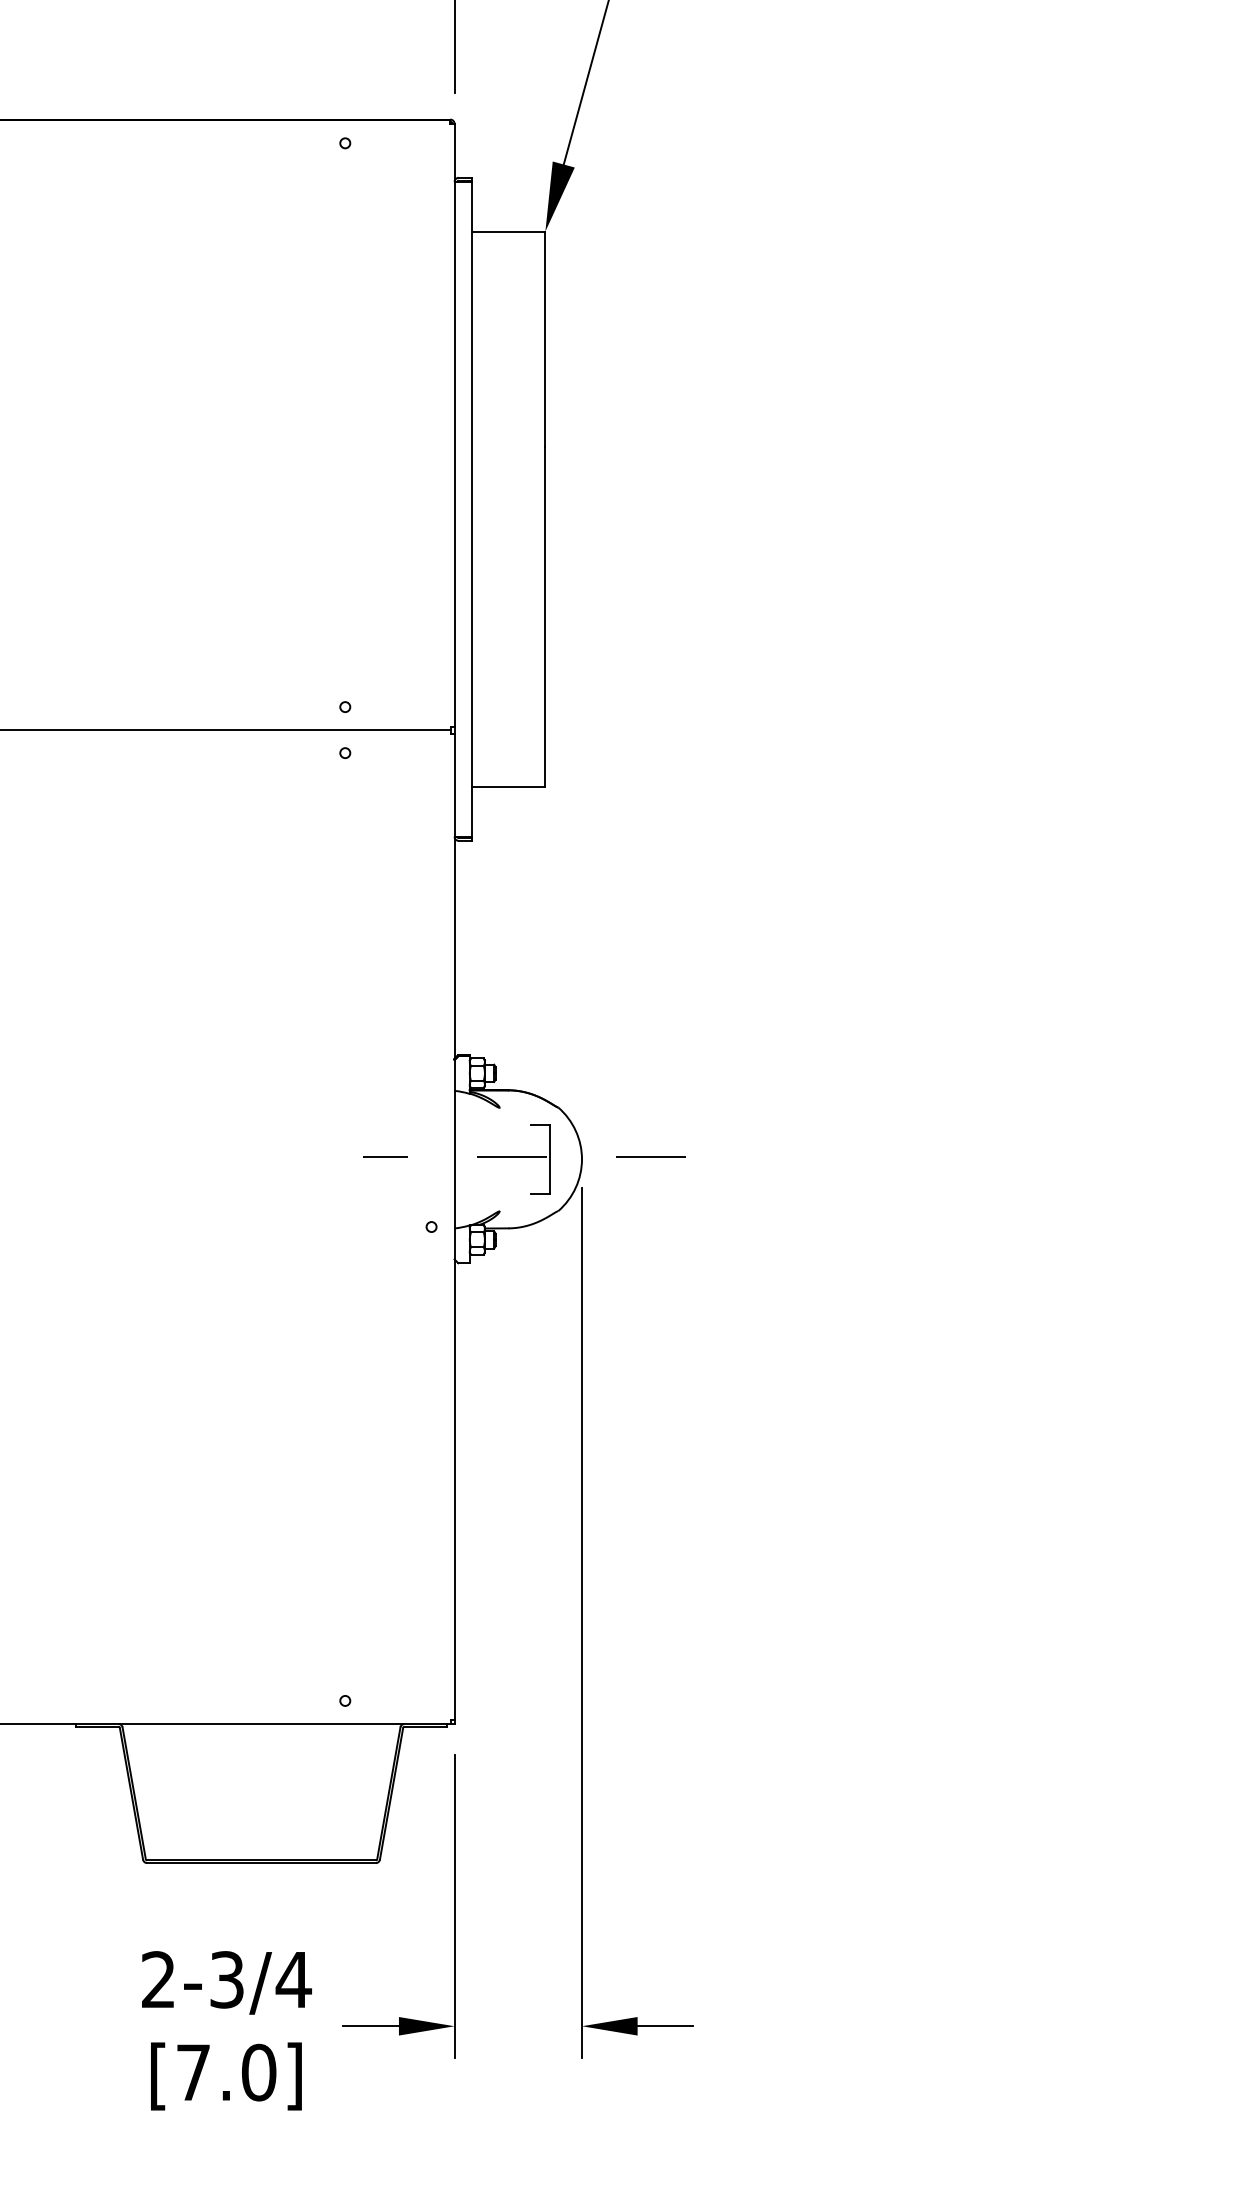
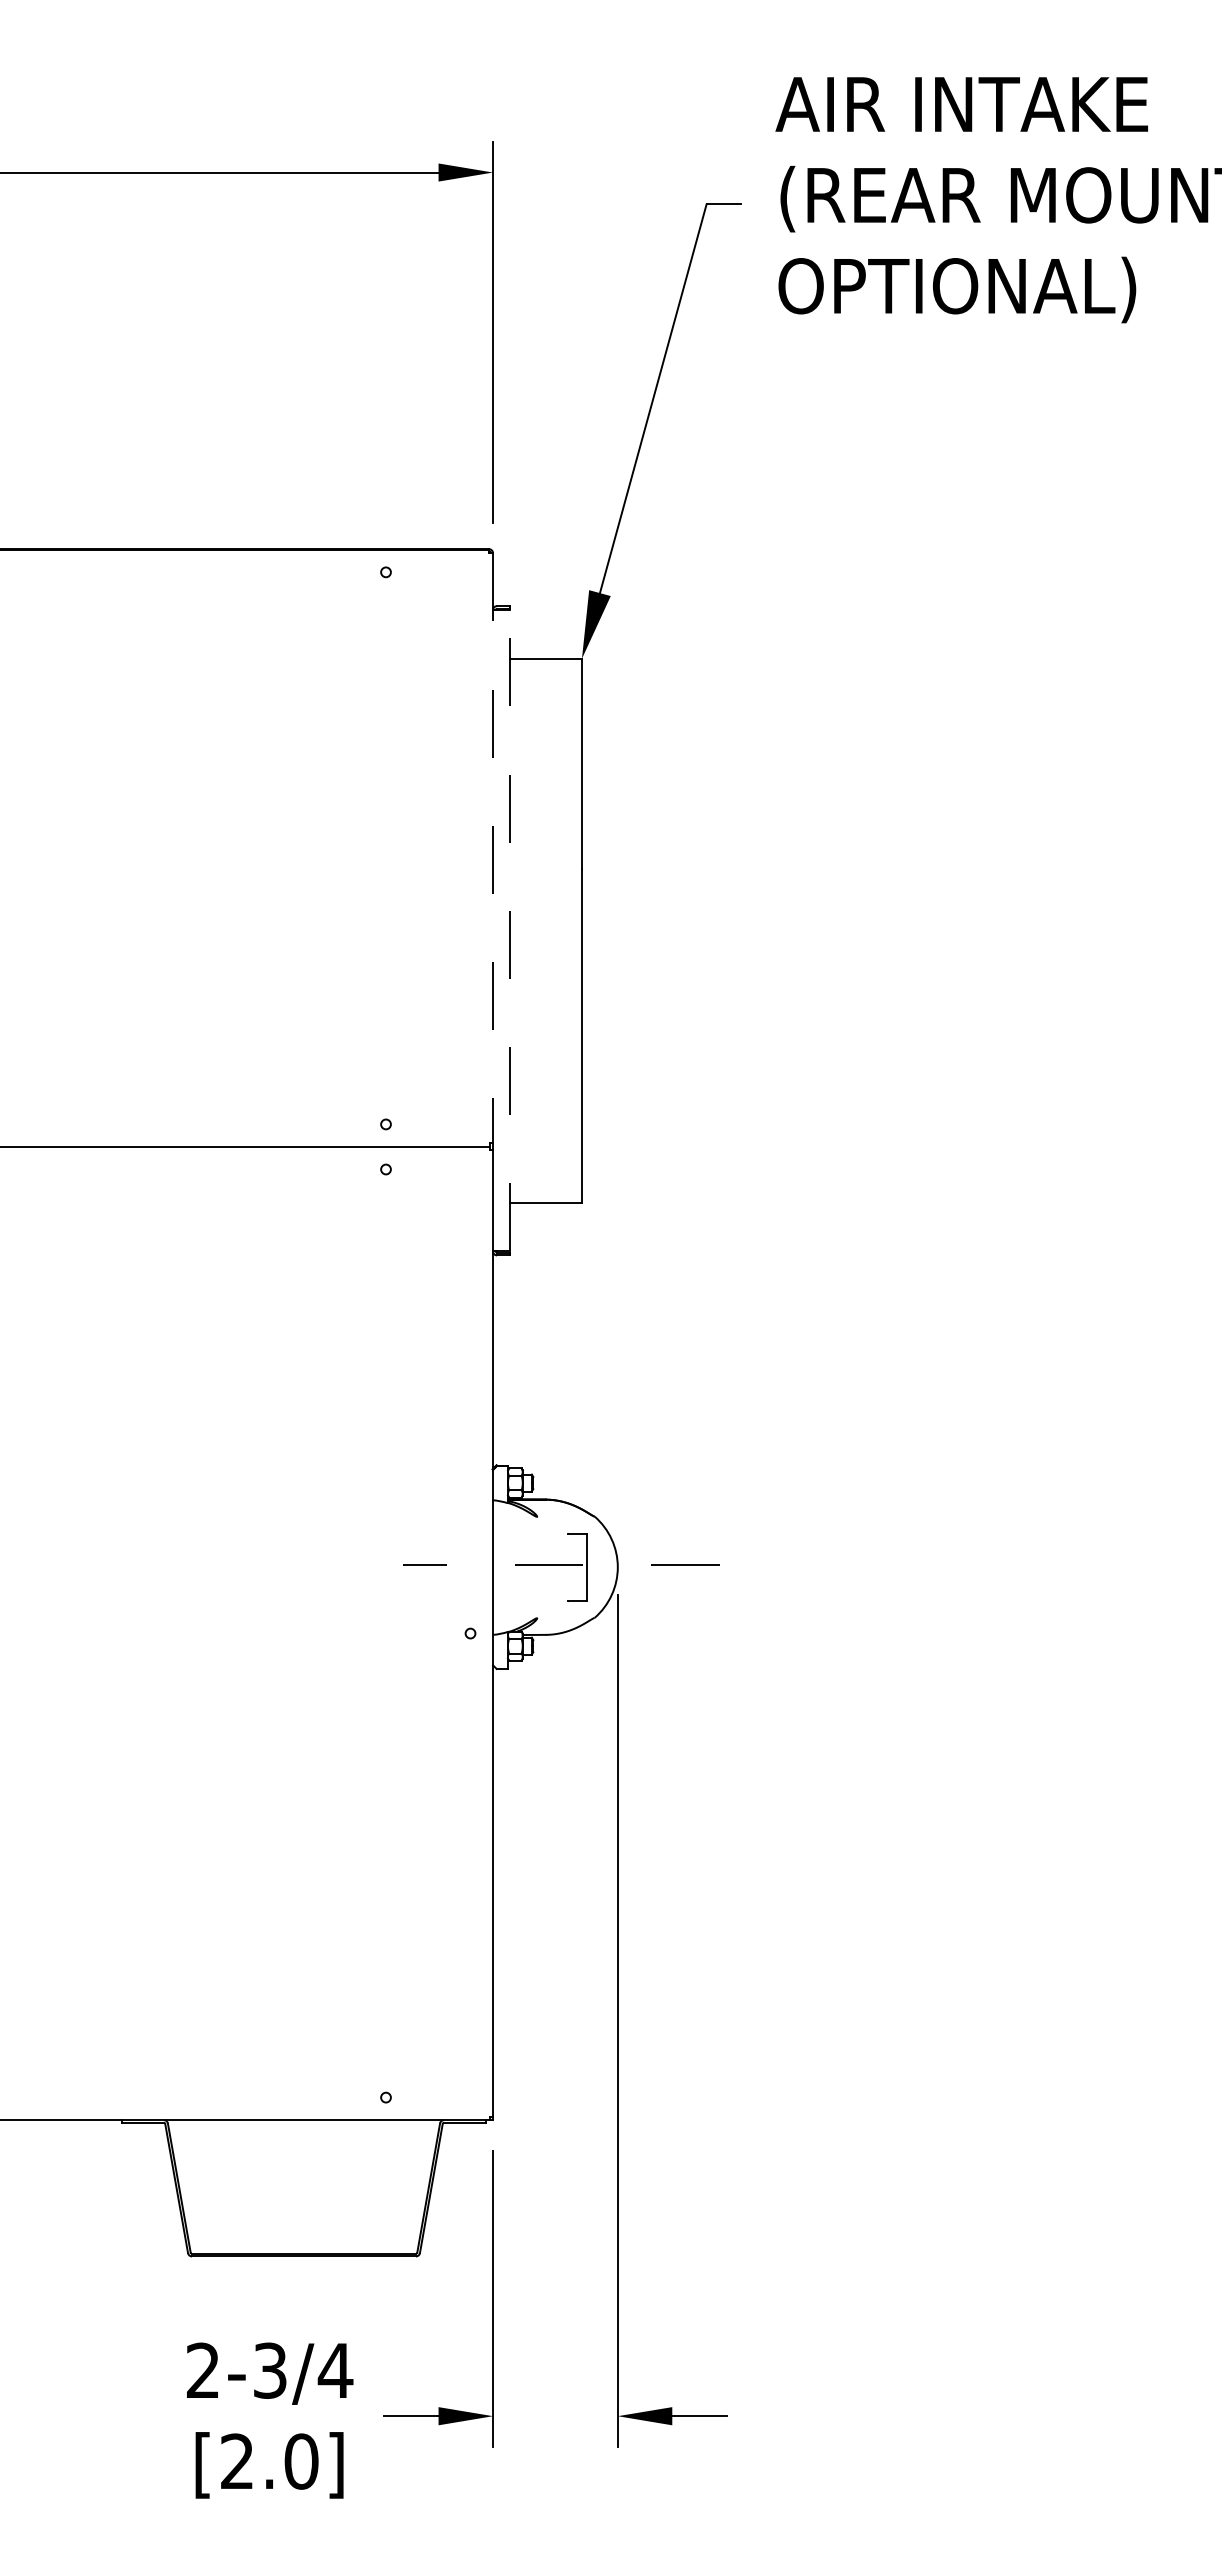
line: (455, 425) -> (493, 848), solid -> dashed
line: (471, 509) -> (509, 930), solid -> dashed
text: (193, 2071) -> (237, 2460), [7.0] -> [2.0]

